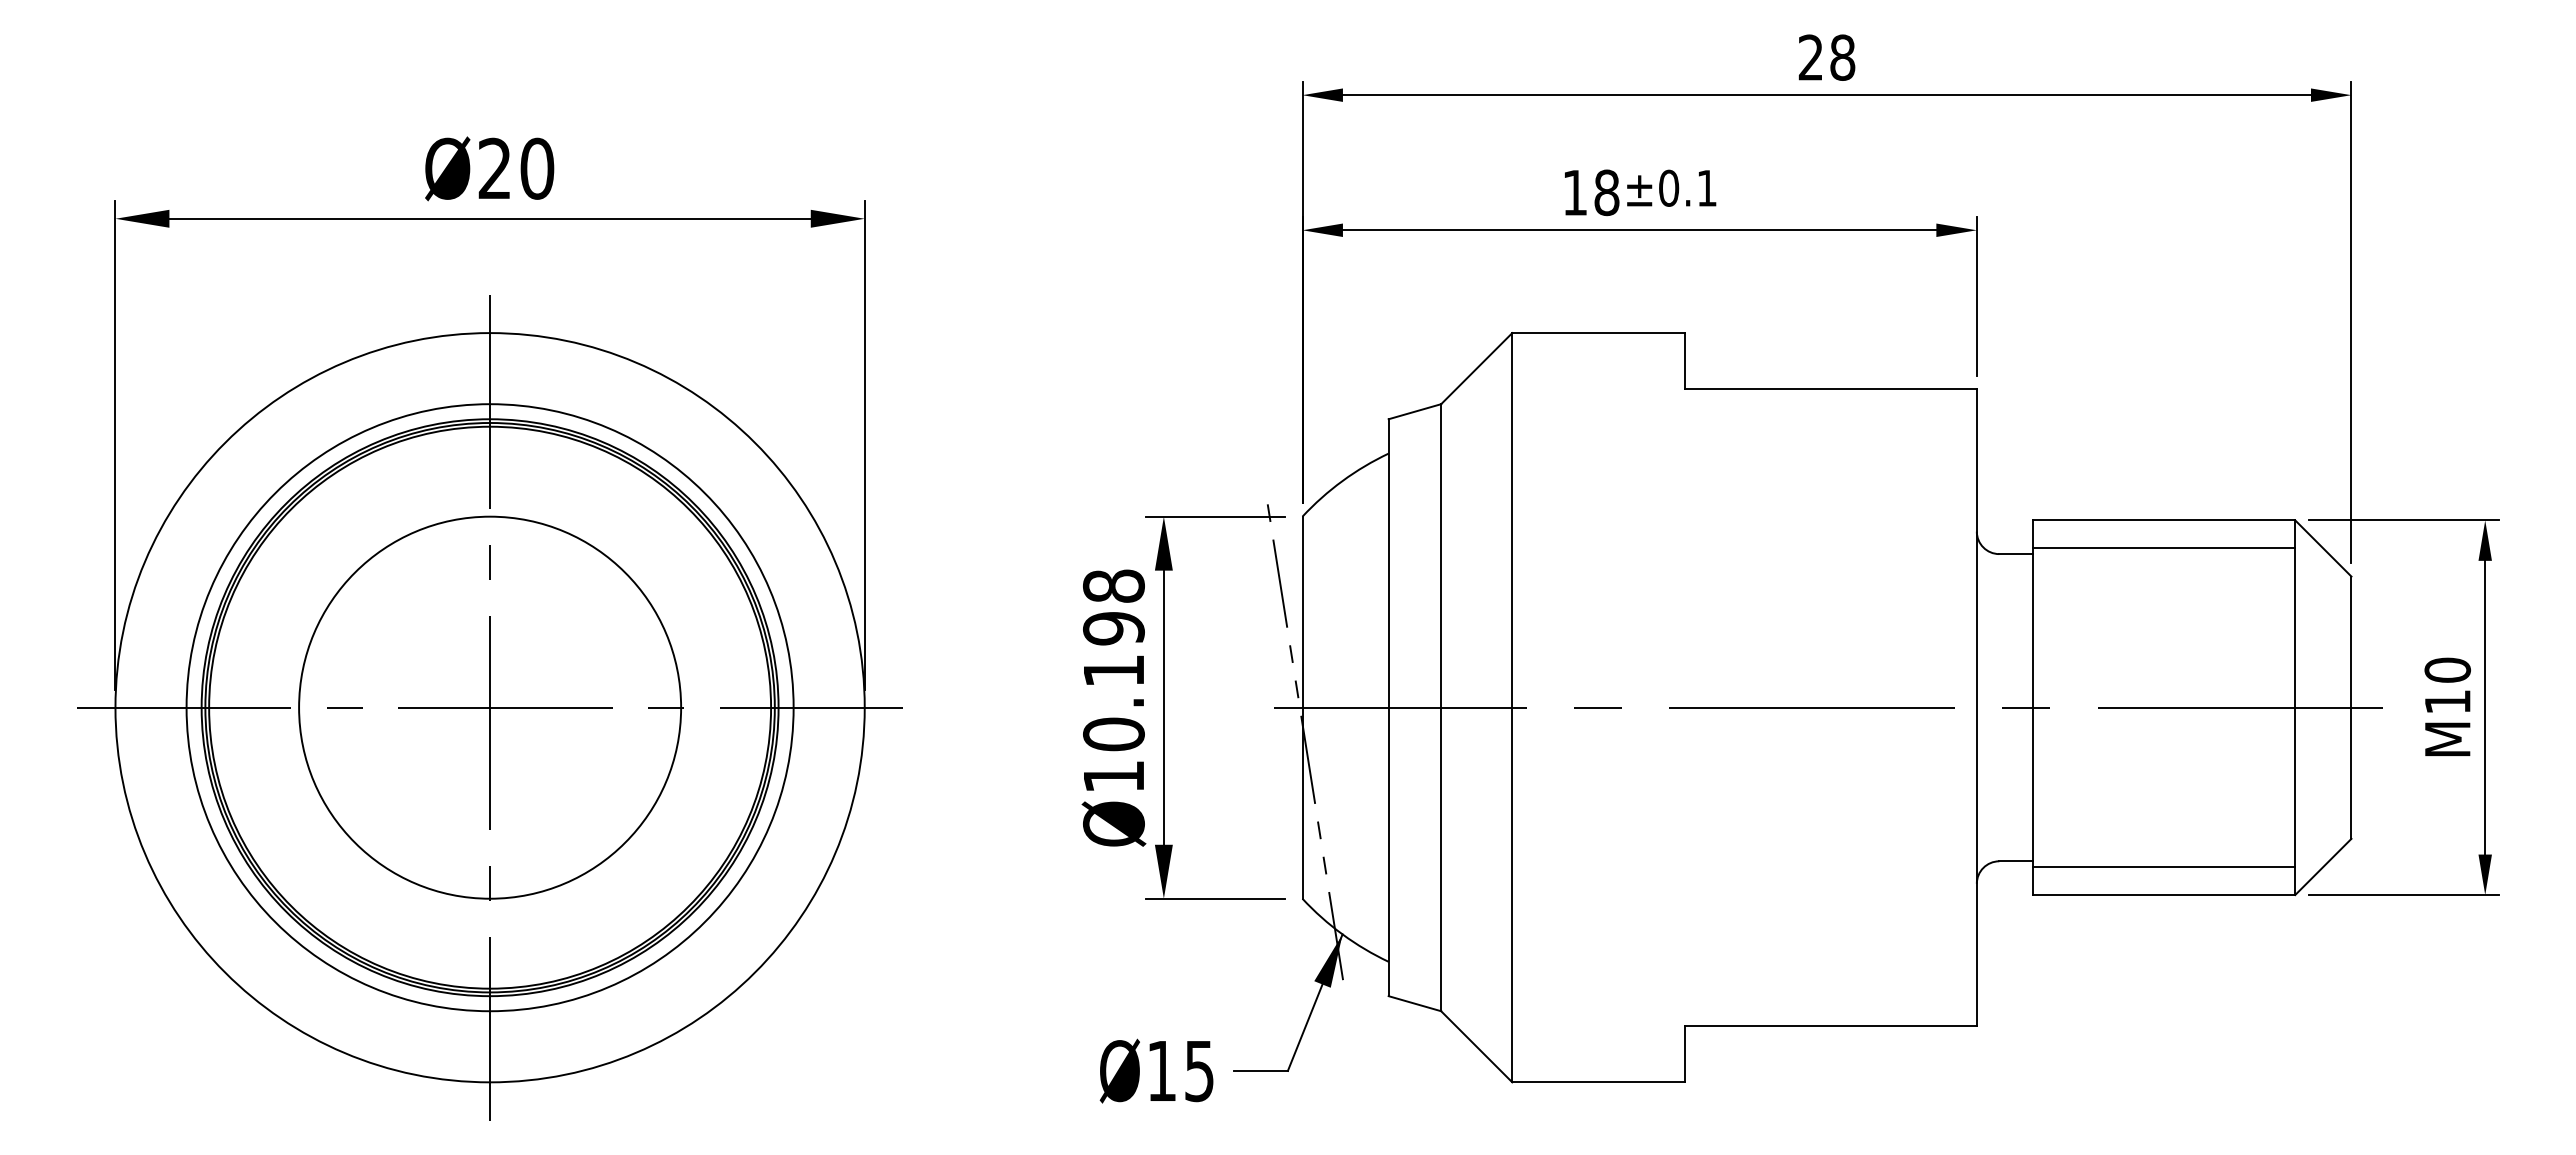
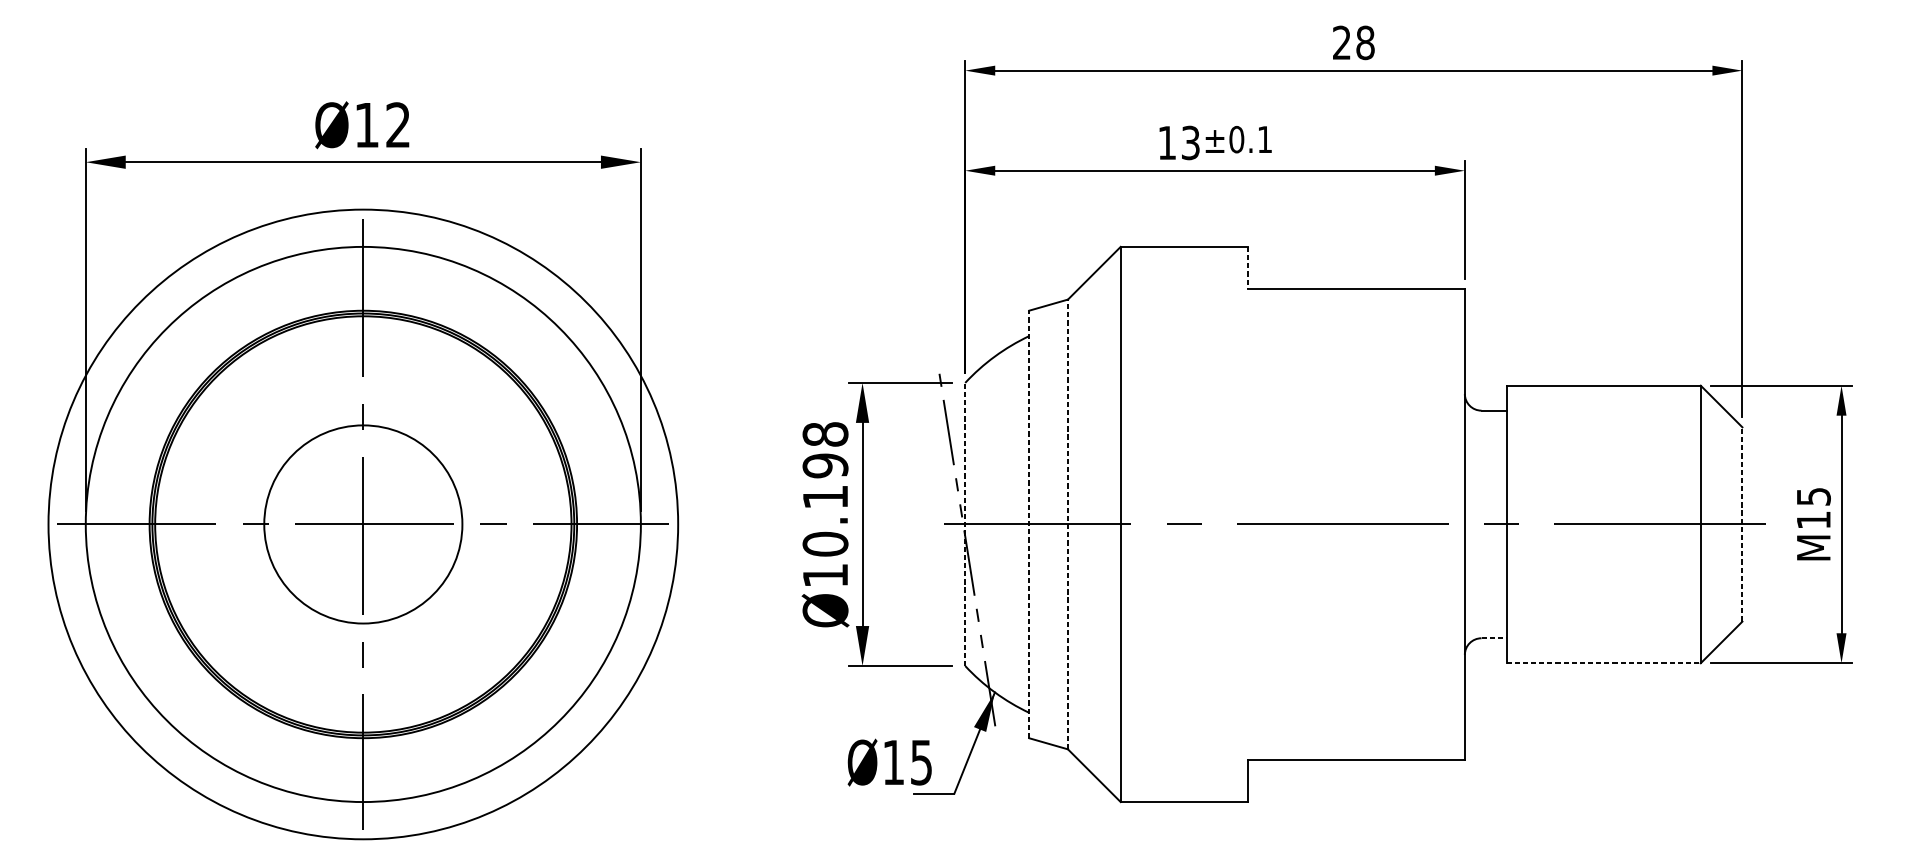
text: (516, 168) -> (382, 124), Ø20 -> Ø12
text: (1606, 192) -> (1190, 142), 18 -> 13
line: (1684, 361) -> (1248, 267), solid -> dashed
line: (2164, 548) -> (1603, 406), removed
text: (2447, 669) -> (1813, 496), M10 -> M15
circle: (489, 707) -> (362, 524), size x1.4
circle: (490, 707) -> (363, 524), size x0.7
line: (1302, 707) -> (965, 524), solid -> dashed
line: (1388, 707) -> (1028, 524), solid -> dashed
line: (1441, 707) -> (1068, 524), solid -> dashed
line: (2351, 707) -> (1742, 524), solid -> dashed
line: (2016, 861) -> (1494, 638), solid -> dashed
line: (2164, 866) -> (1603, 642), removed
line: (2164, 895) -> (1603, 663), solid -> dashed
text: (1156, 1070) -> (889, 762), moved

